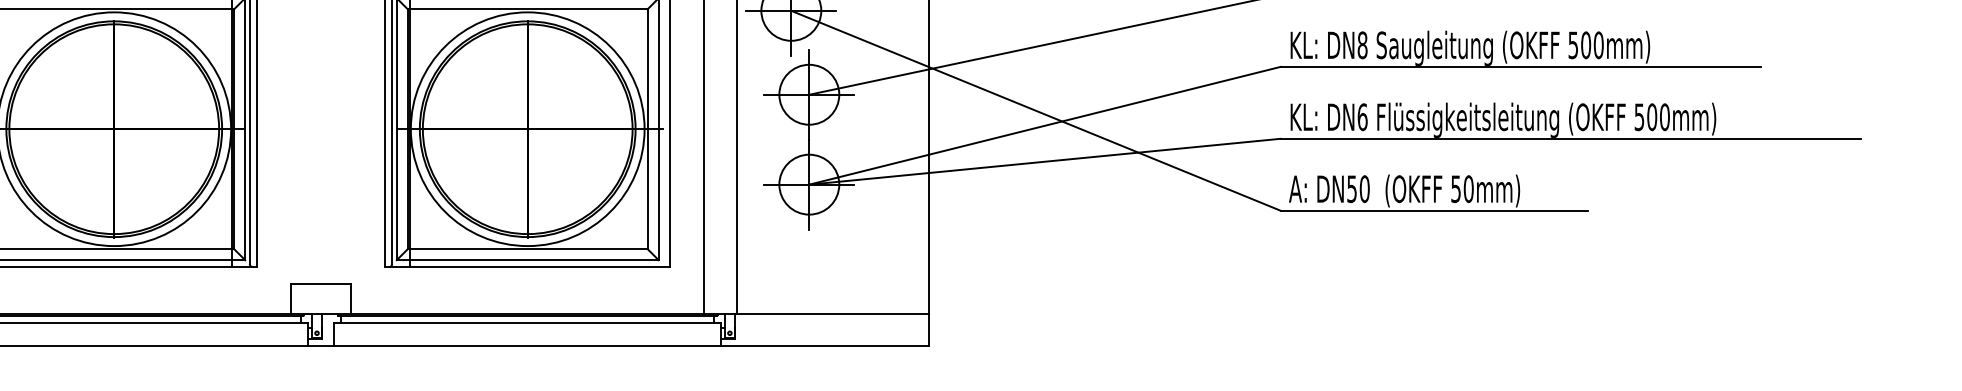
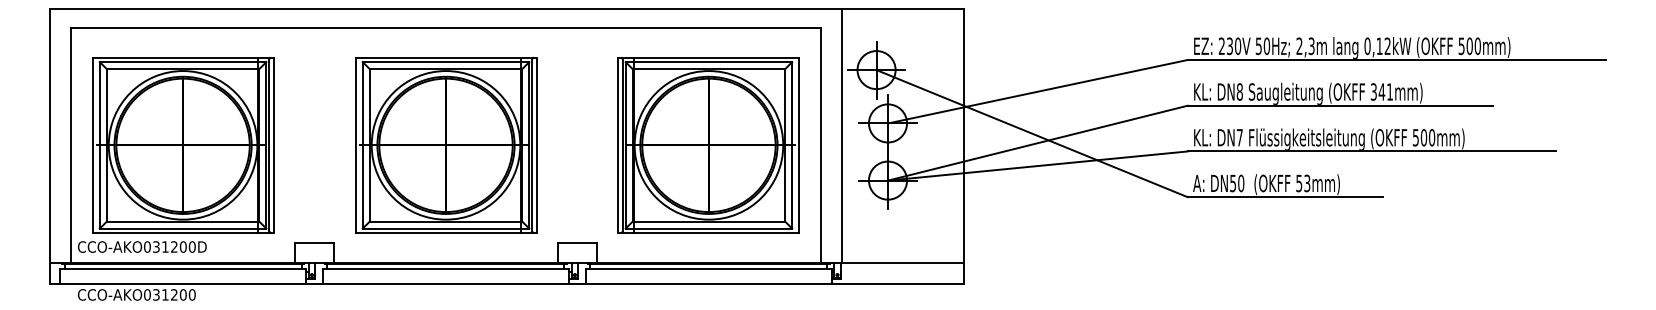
text: (1586, 44) -> (1382, 91), 500mm) -> 341mm)
text: (1362, 116) -> (1239, 137), DN6 -> DN7
text: (1469, 189) -> (1307, 183), 50mm) -> 53mm)

